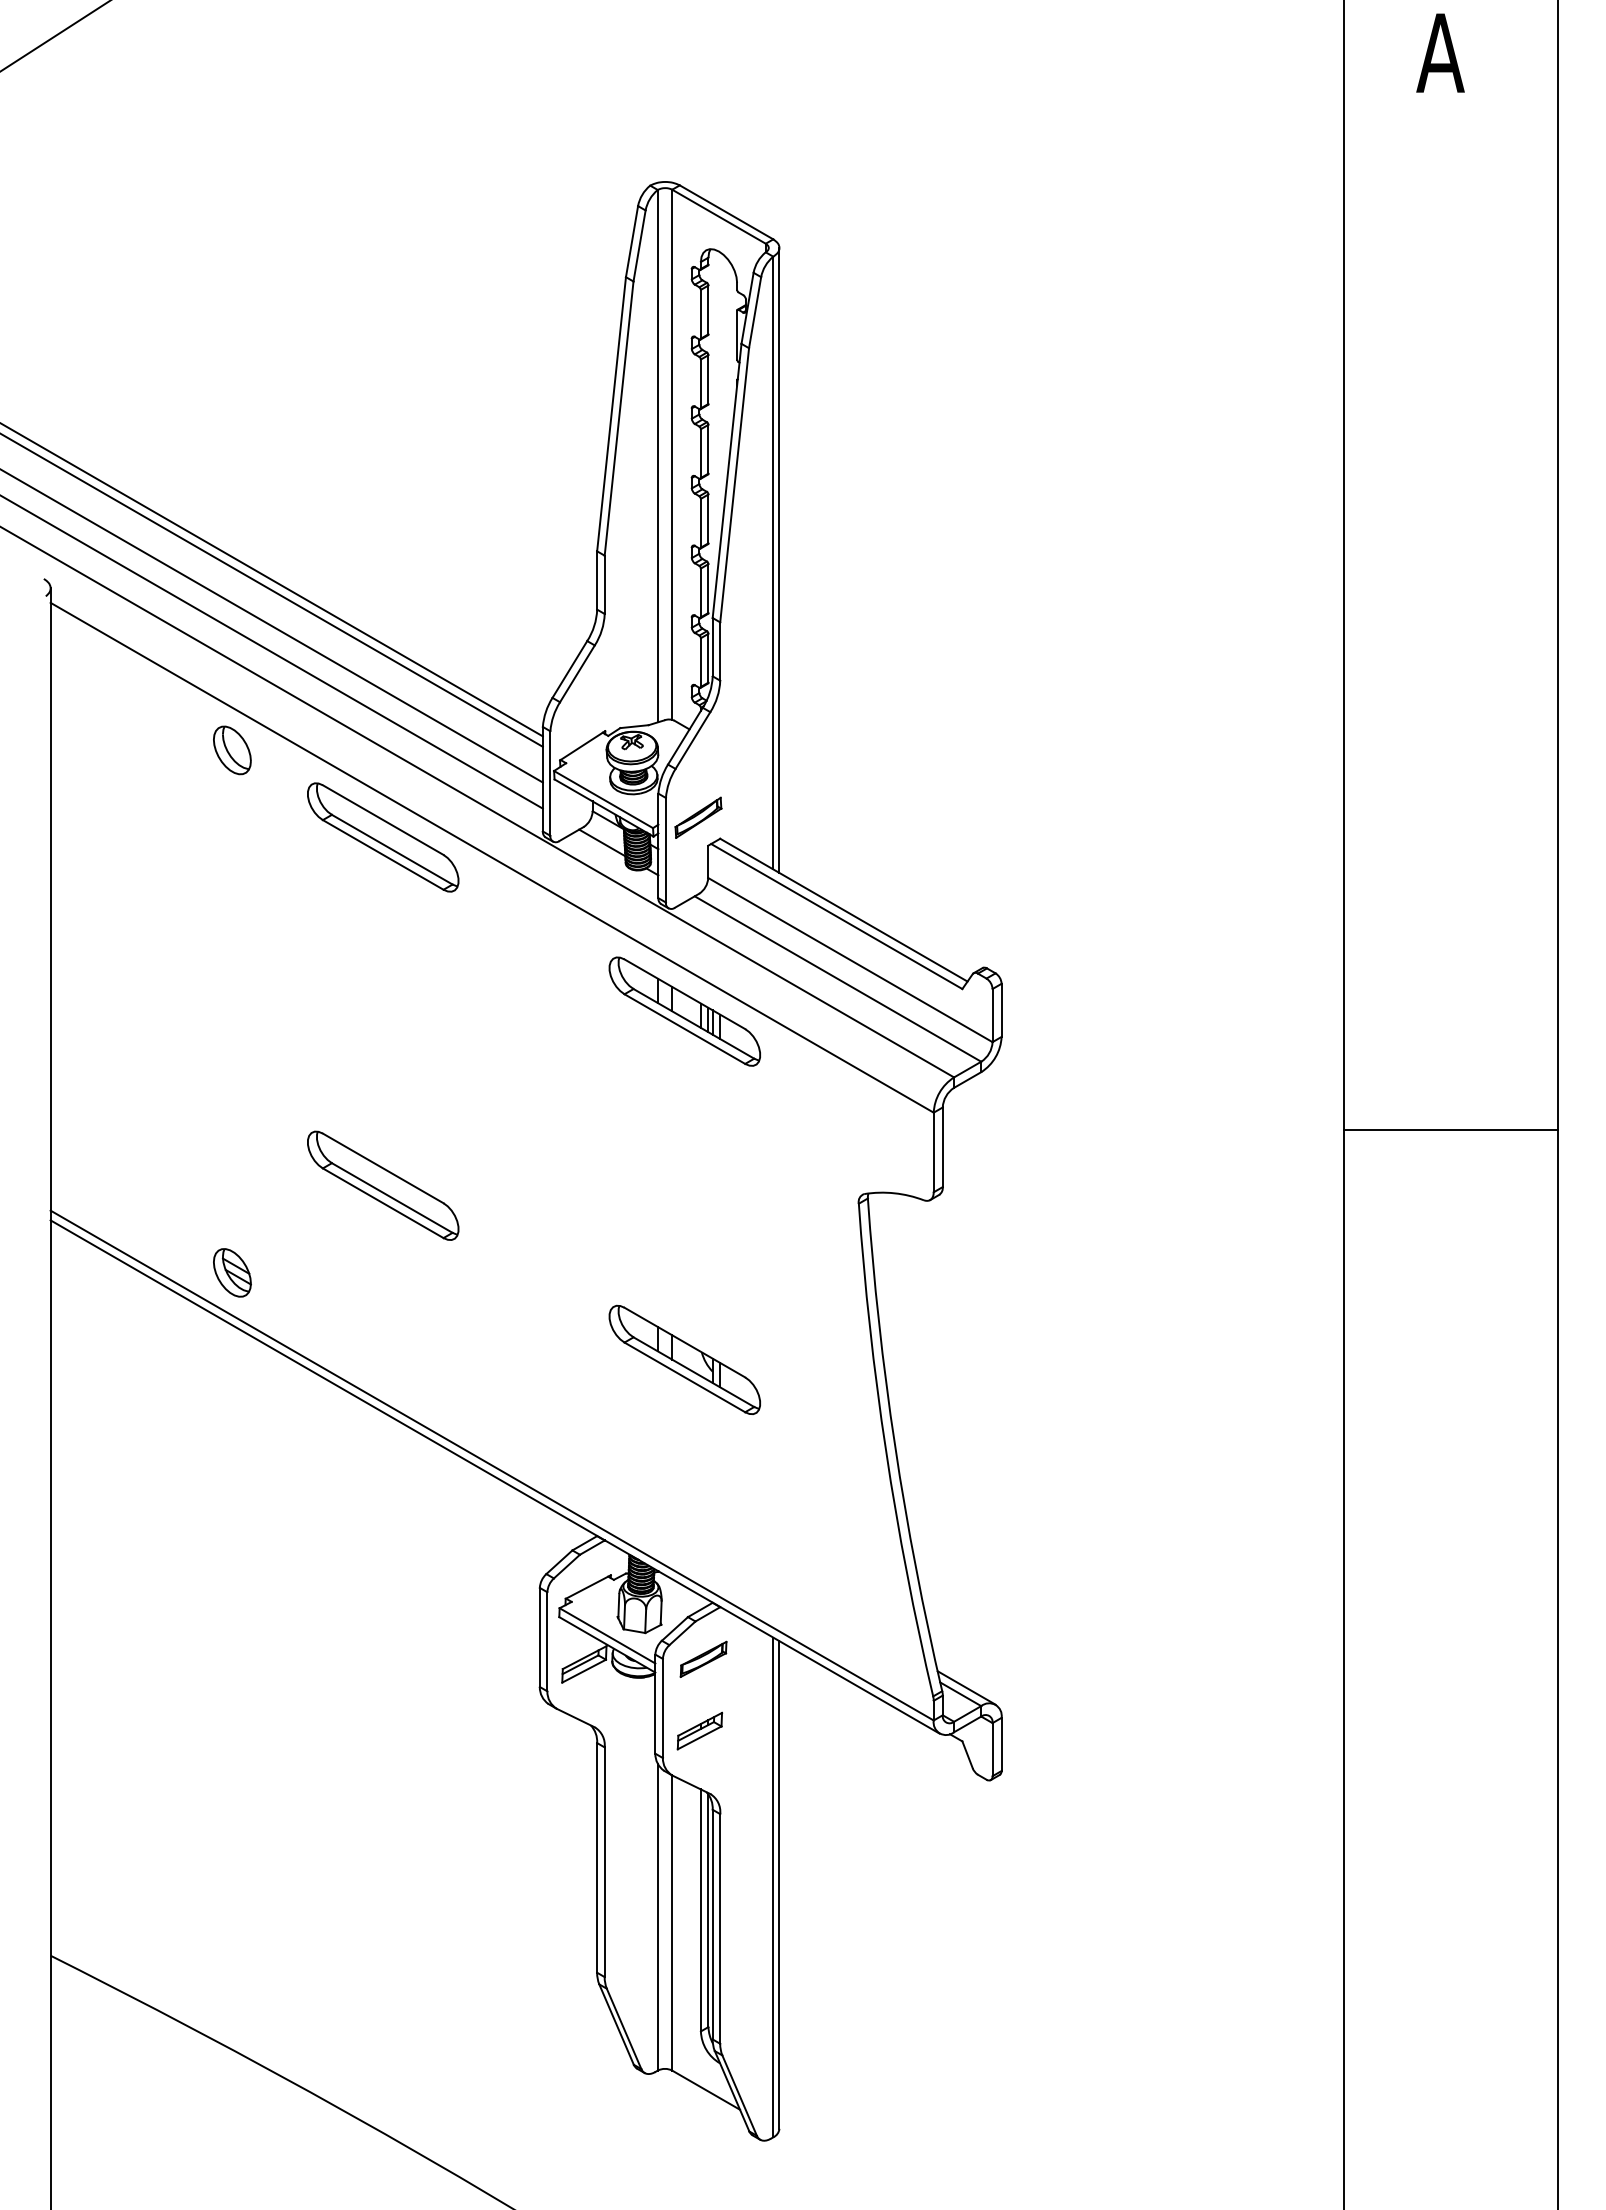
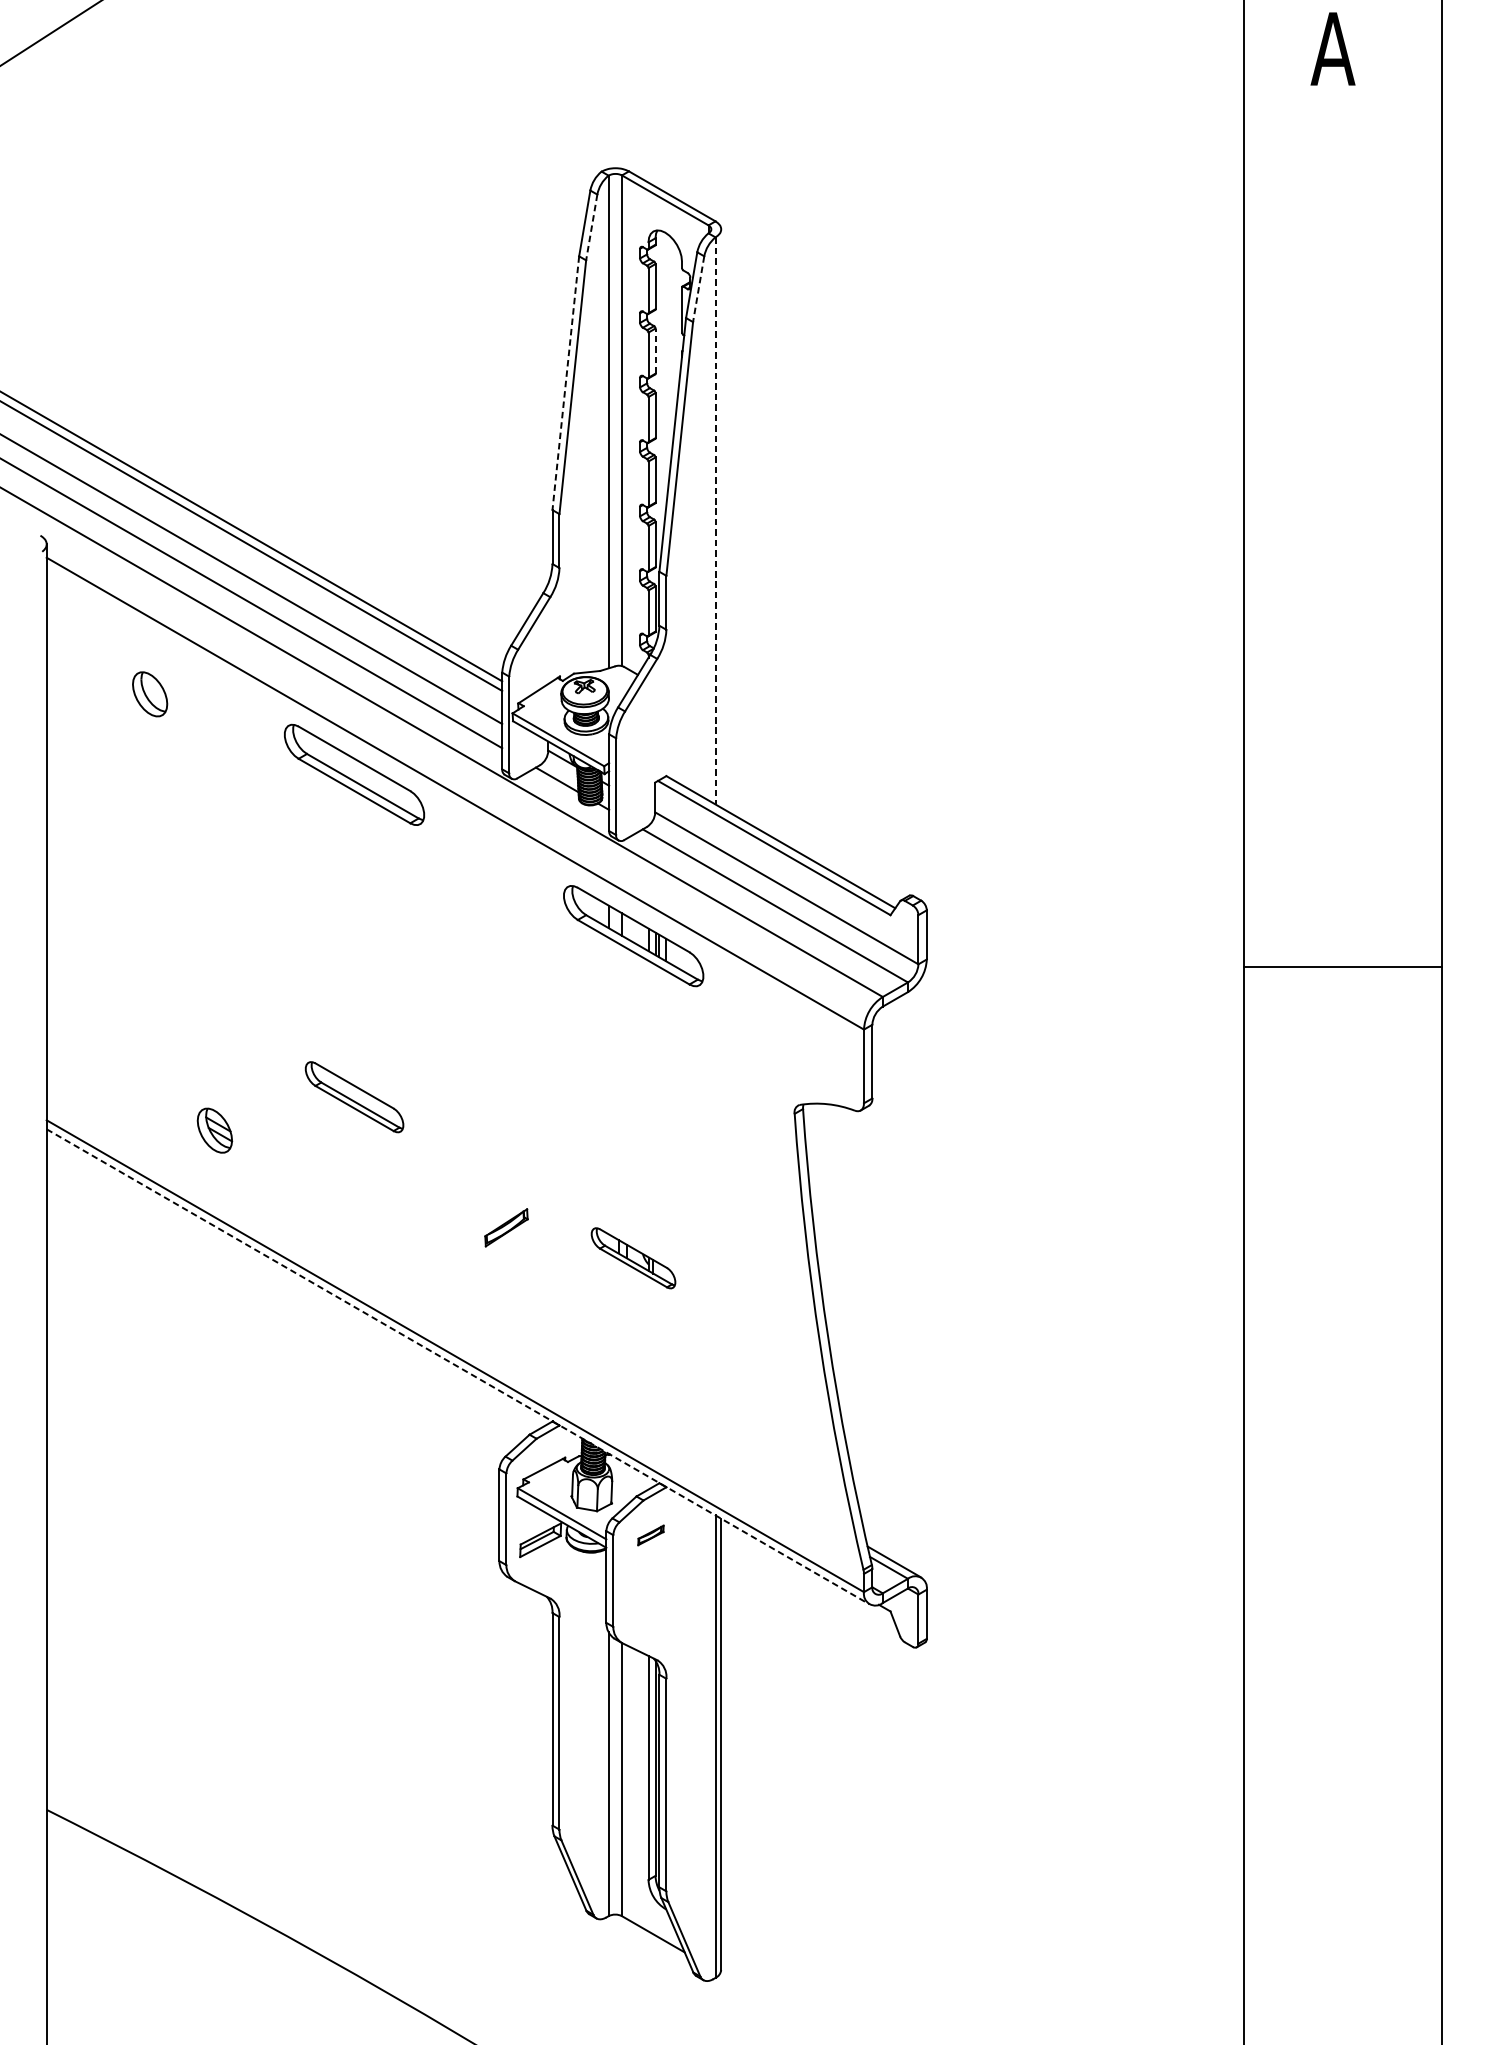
line: (639, 246) -> (591, 227), solid -> dashed
line: (755, 313) -> (699, 289), solid -> dashed
line: (708, 379) -> (655, 351), solid -> dashed
line: (611, 414) -> (565, 383), solid -> dashed
line: (779, 559) -> (721, 517), removed
line: (773, 563) -> (715, 521), solid -> dashed
part: (232, 750) -> (150, 694), moved
part: (698, 817) -> (506, 1227), moved
line: (1450, 1129) -> (1342, 966), moved
part: (383, 1185) -> (354, 1097), size x0.7
part: (232, 1272) -> (215, 1130), moved
part: (684, 1359) -> (633, 1258), size x0.6
line: (495, 1477) -> (458, 1367), solid -> dashed
part: (703, 1658) -> (650, 1534), size x0.6
part: (699, 1730) -> (647, 1601), removed

